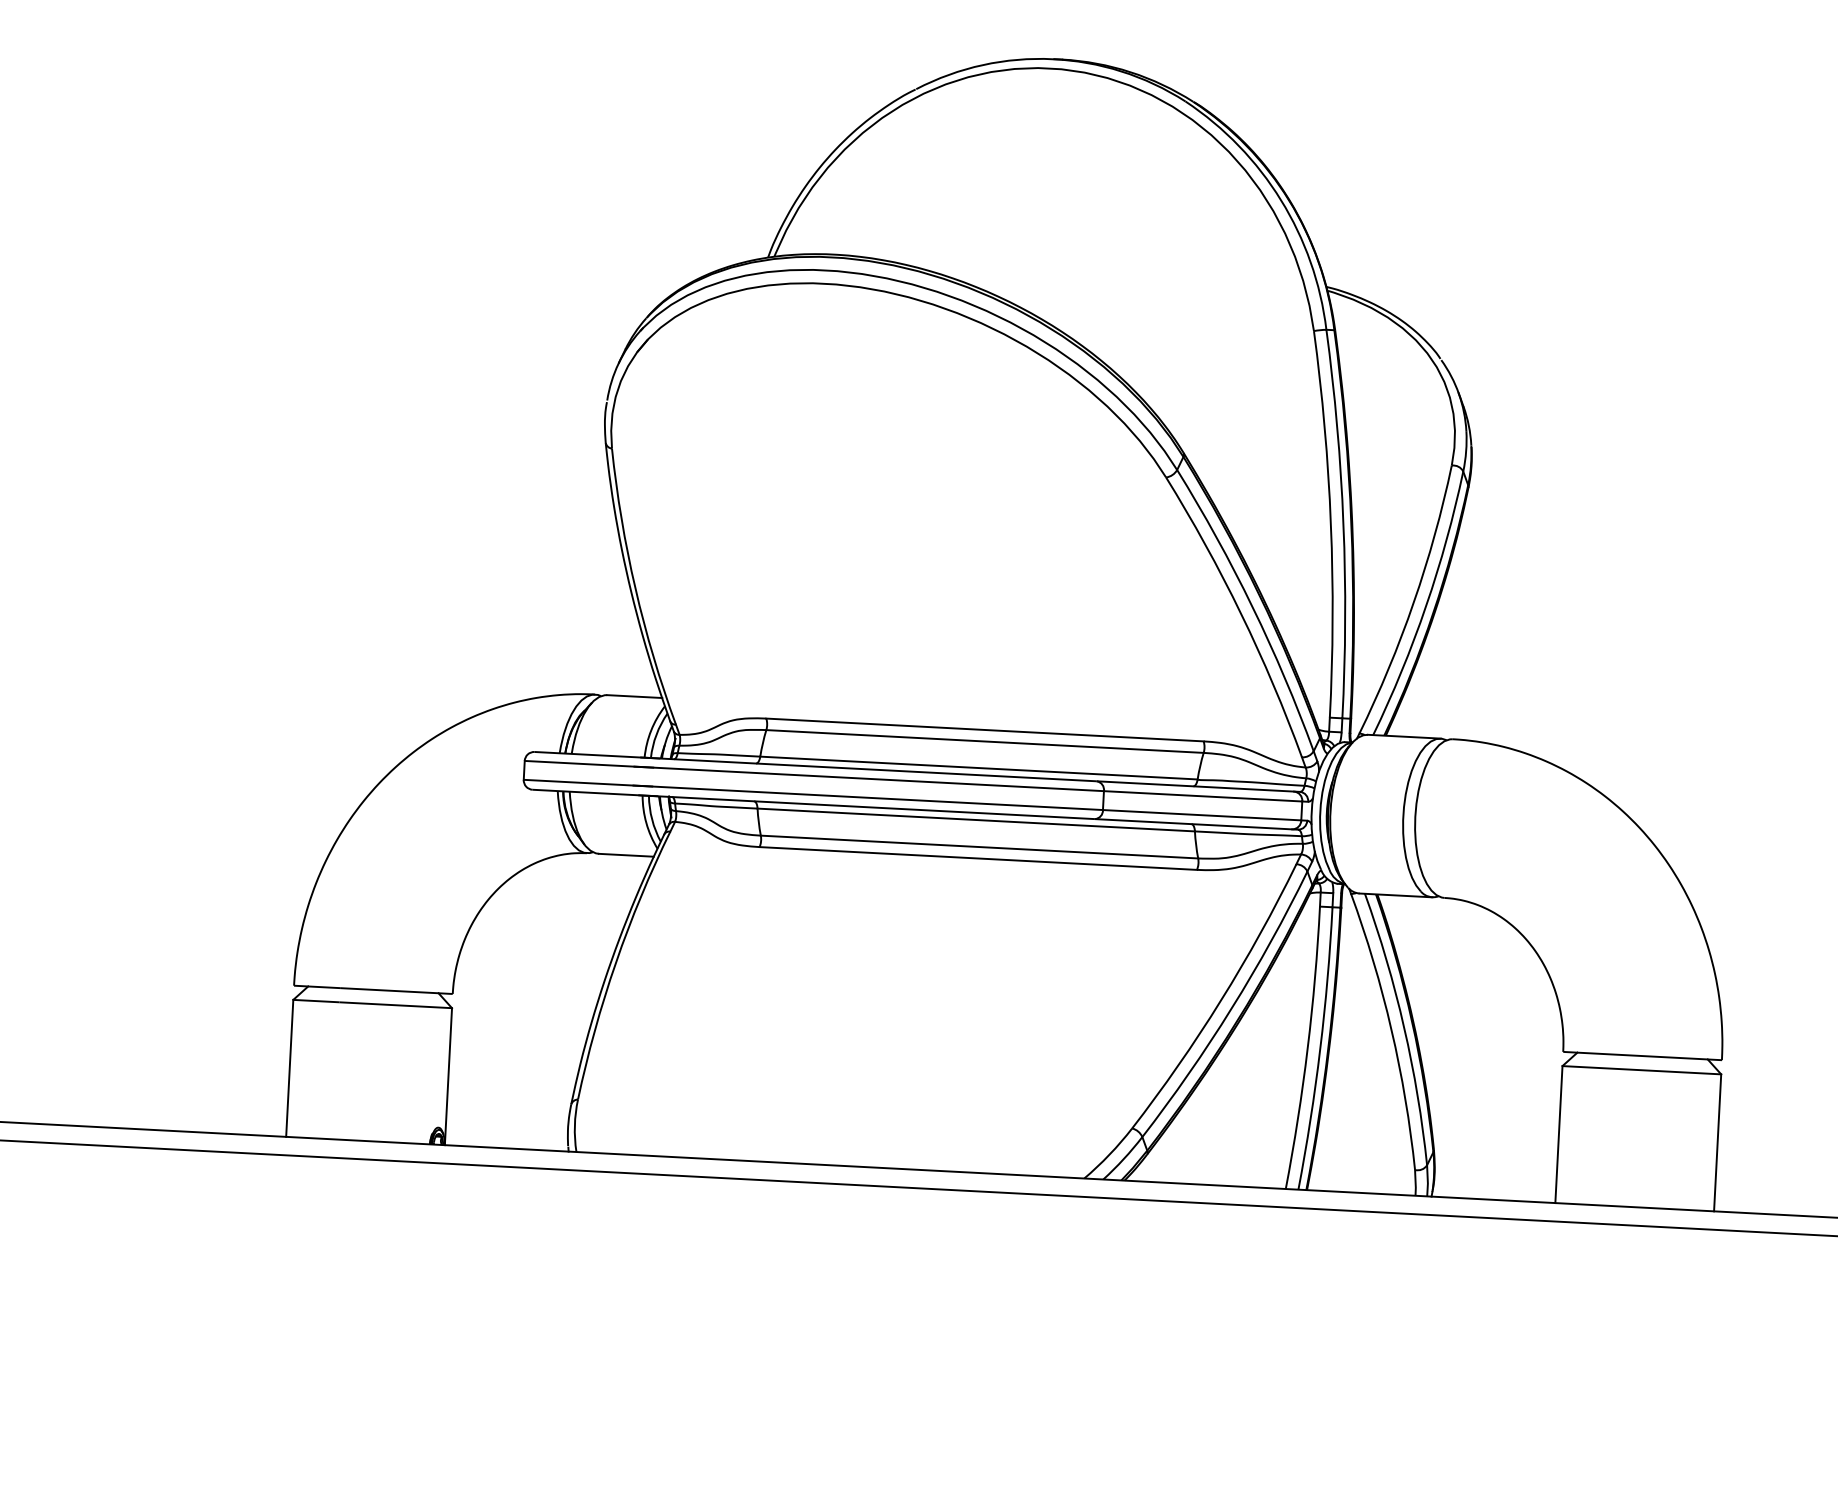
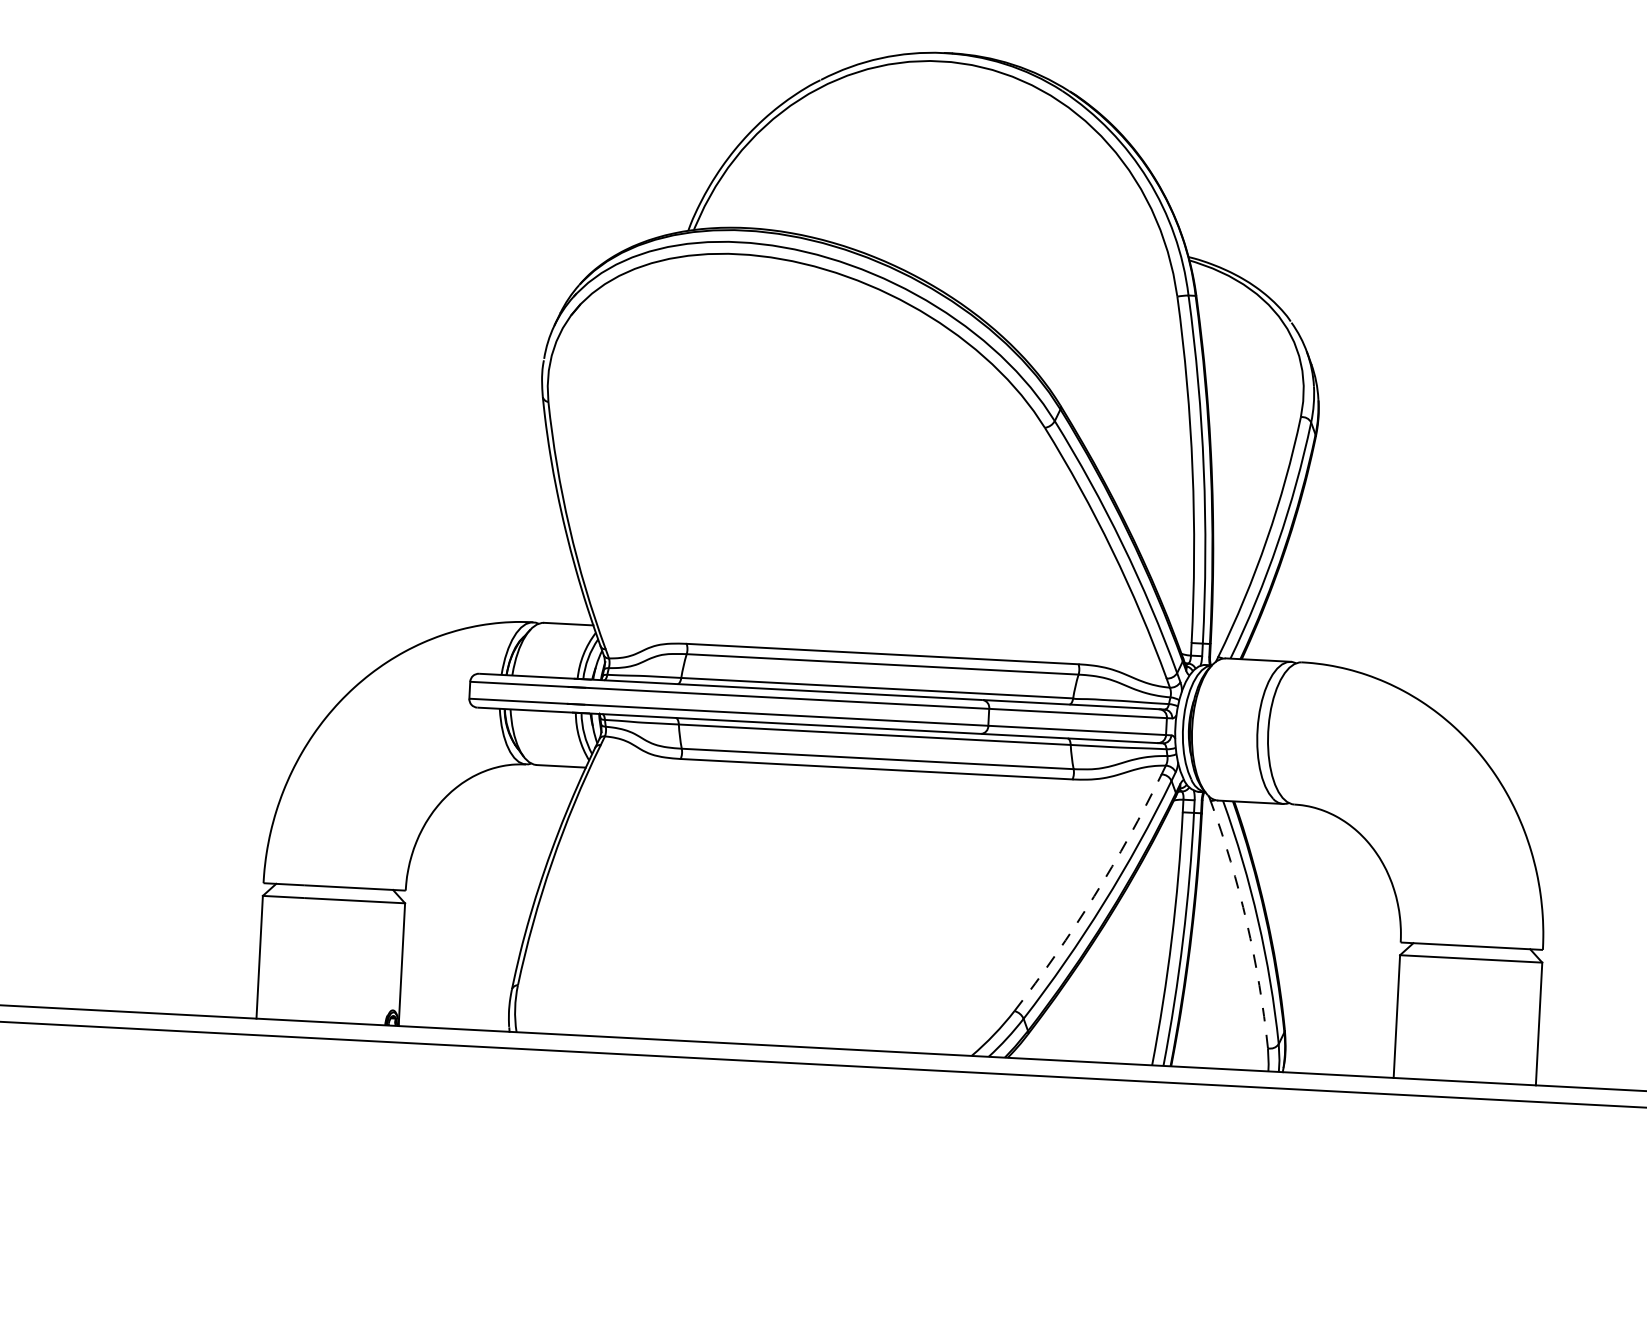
arc: (1221, 1000) -> (1094, 896), solid -> dashed
arc: (1391, 1029) -> (1246, 922), solid -> dashed

